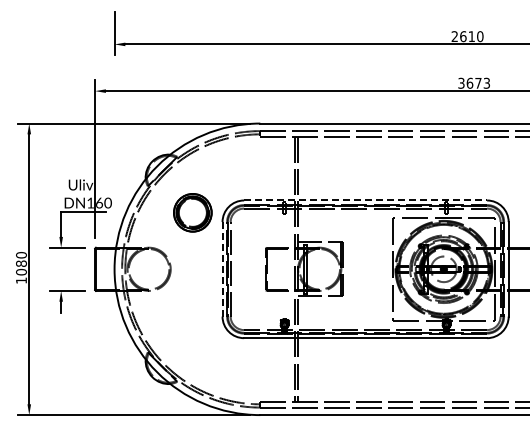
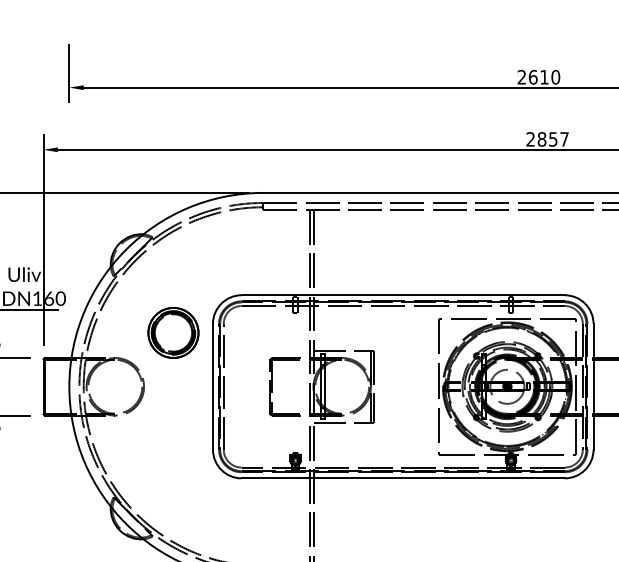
text: (473, 82) -> (546, 138), 3673 -> 2857
line: (366, 200) -> (404, 295), dashed -> solid
part: (192, 212) -> (173, 332), moved
line: (222, 268) -> (212, 385), dashed -> solid

